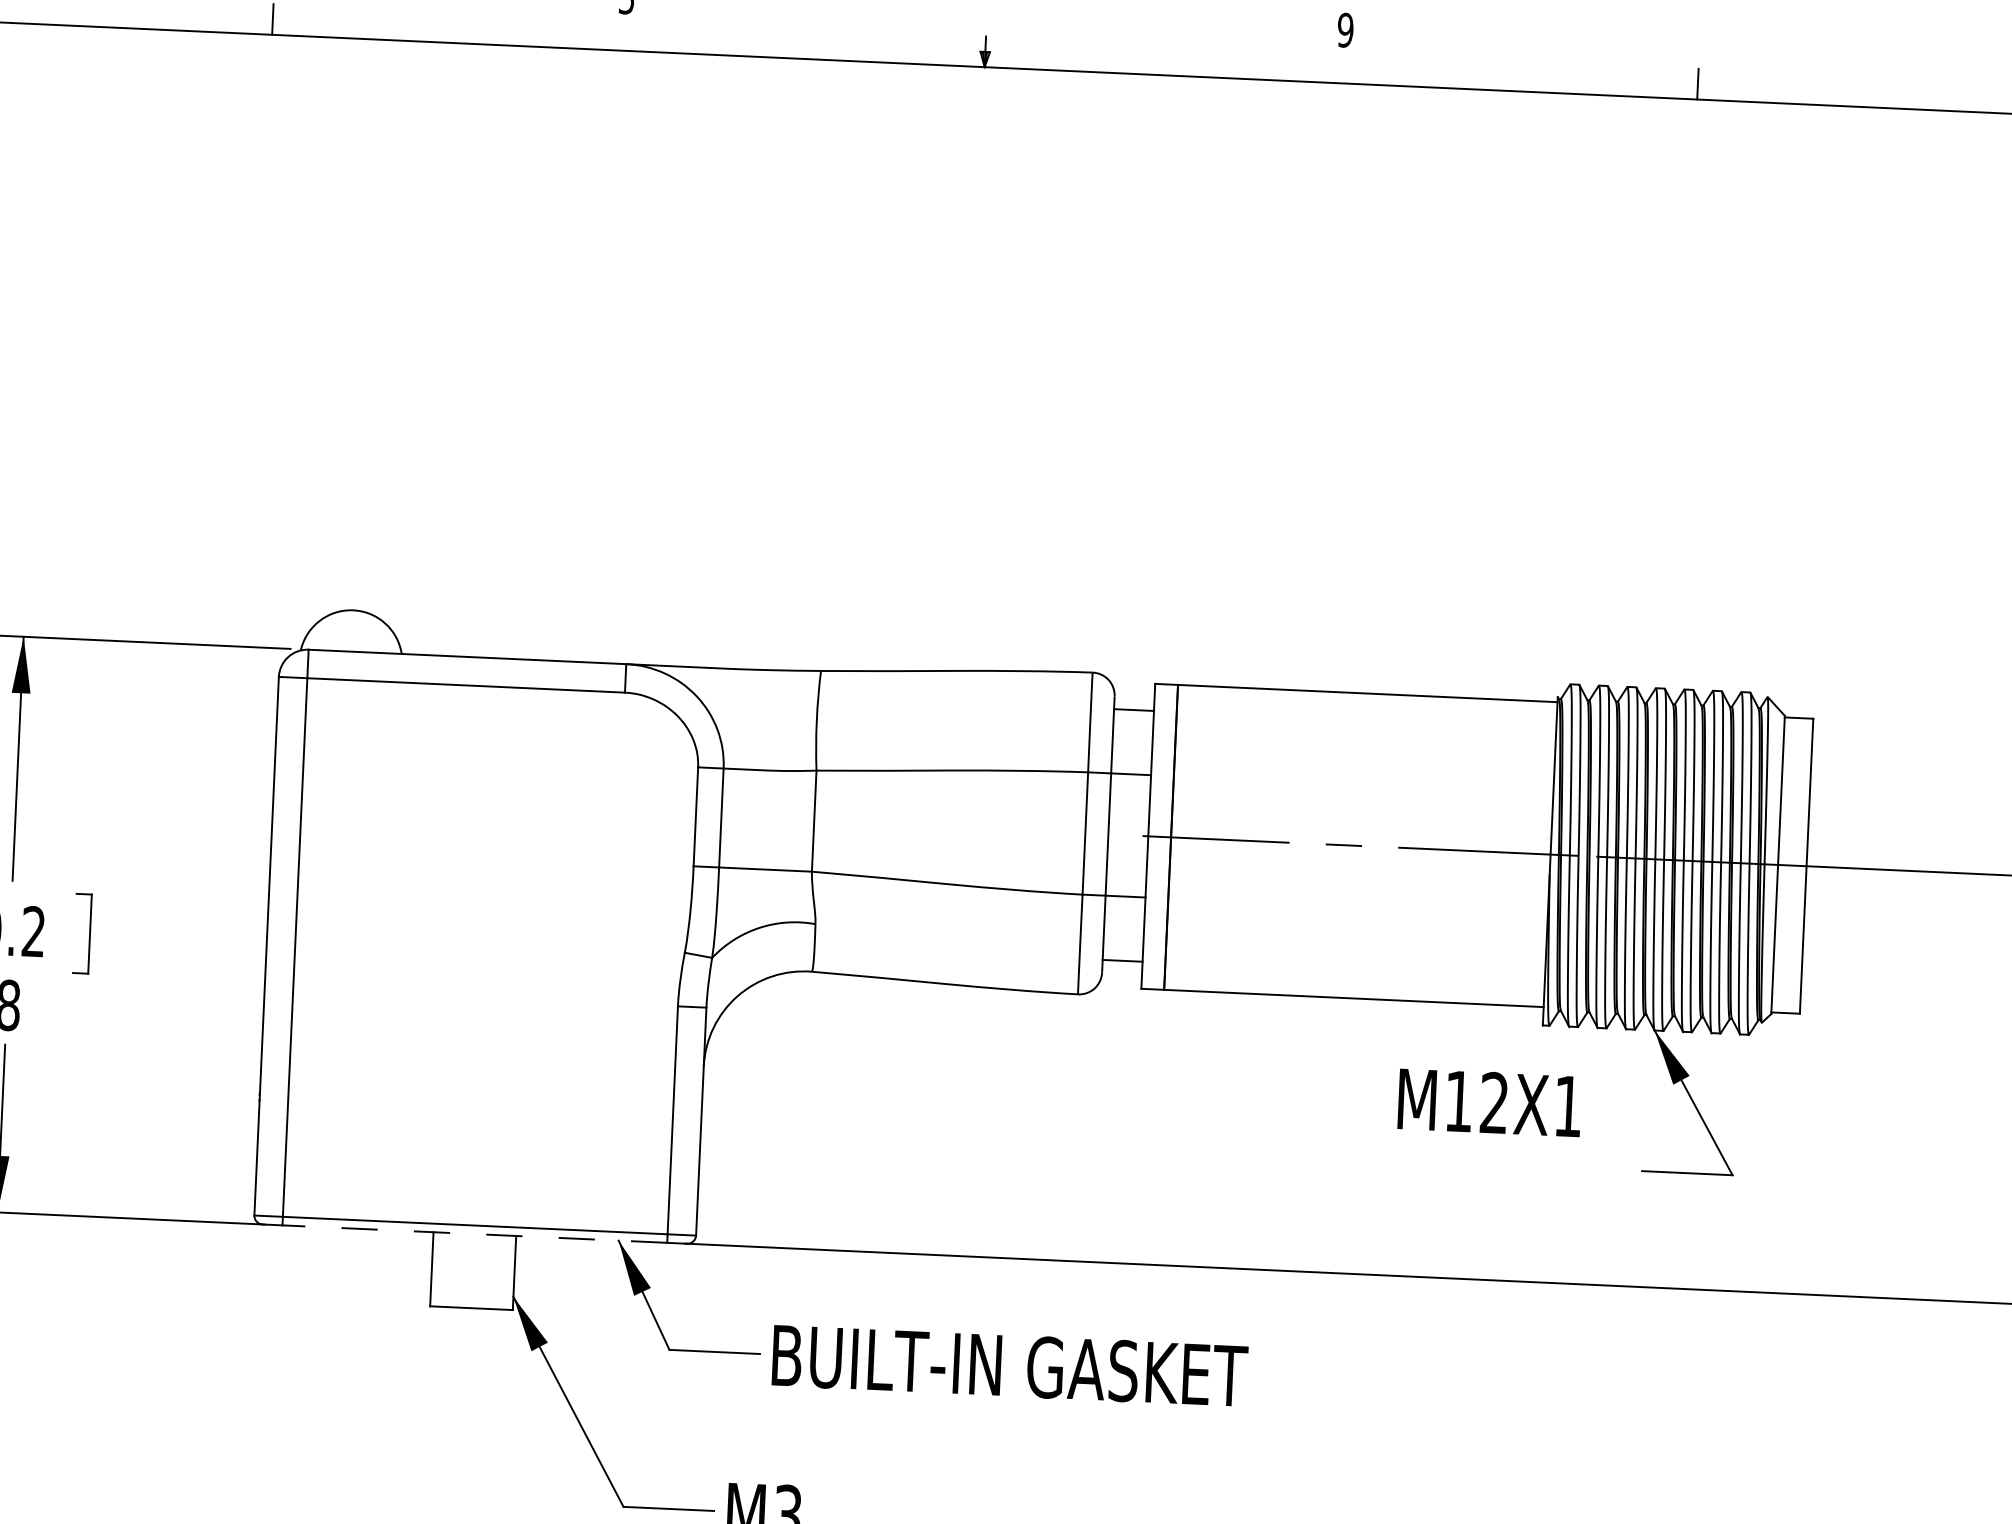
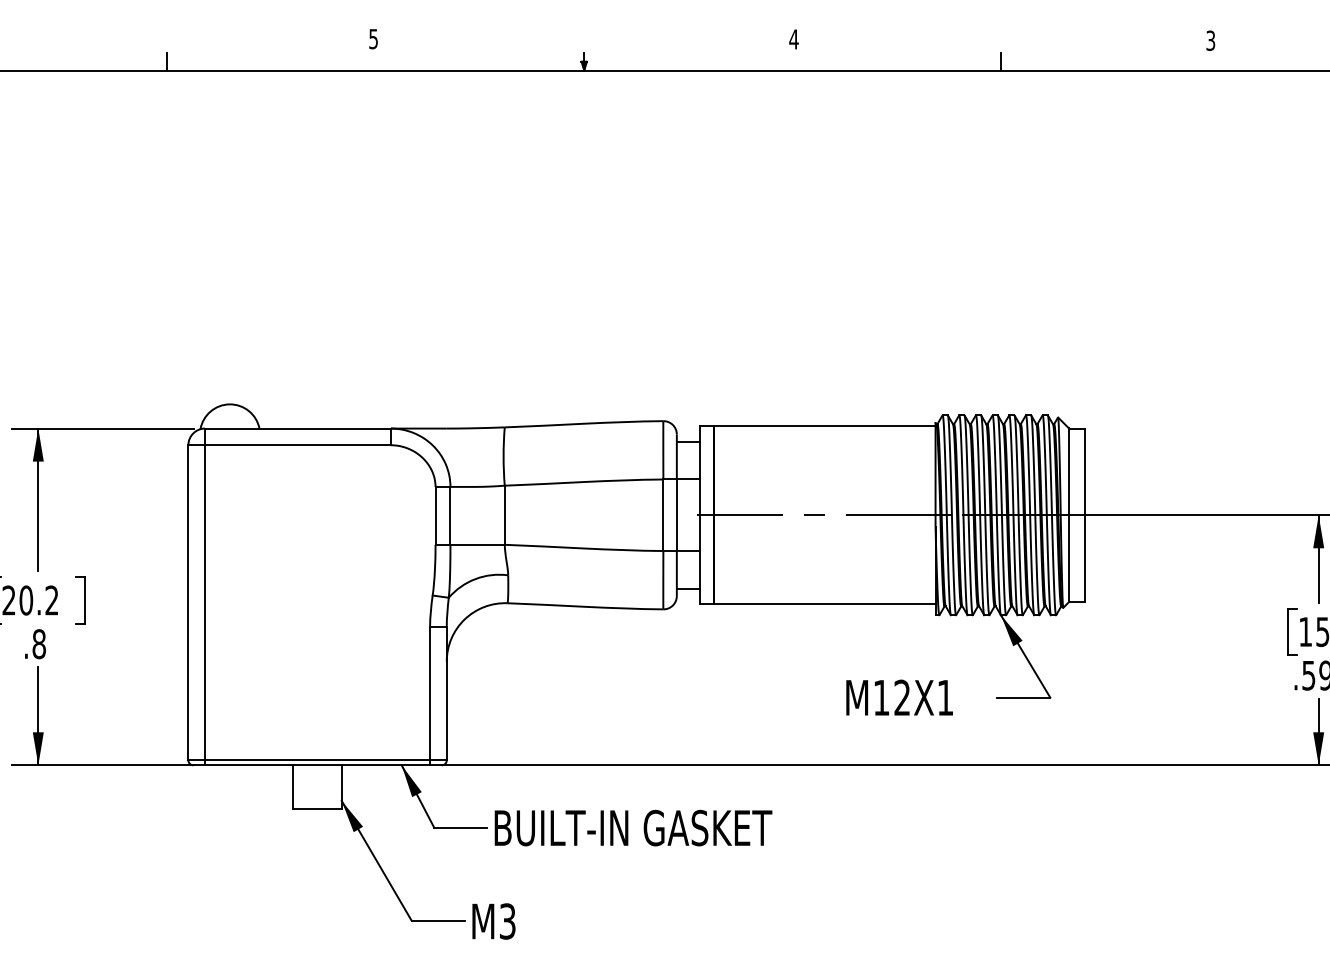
text: (1344, 30) -> (793, 39), 9 -> 4
text: (1489, 1102) -> (899, 697), moved
line: (474, 1234) -> (317, 765), dashed -> solid

